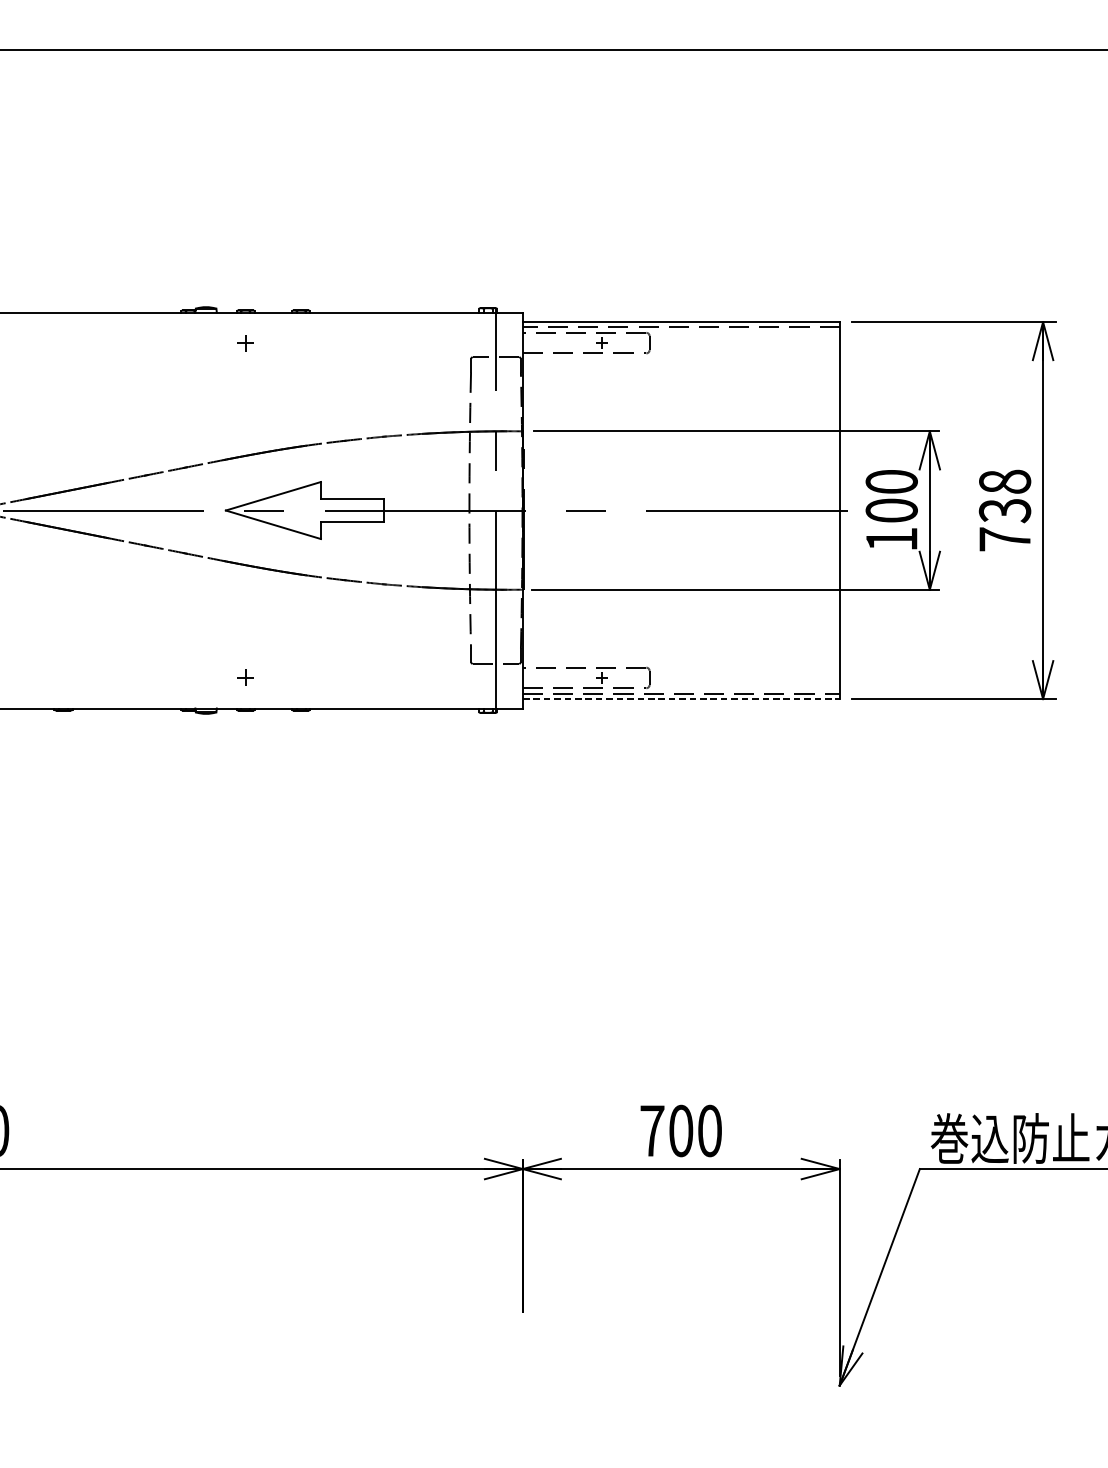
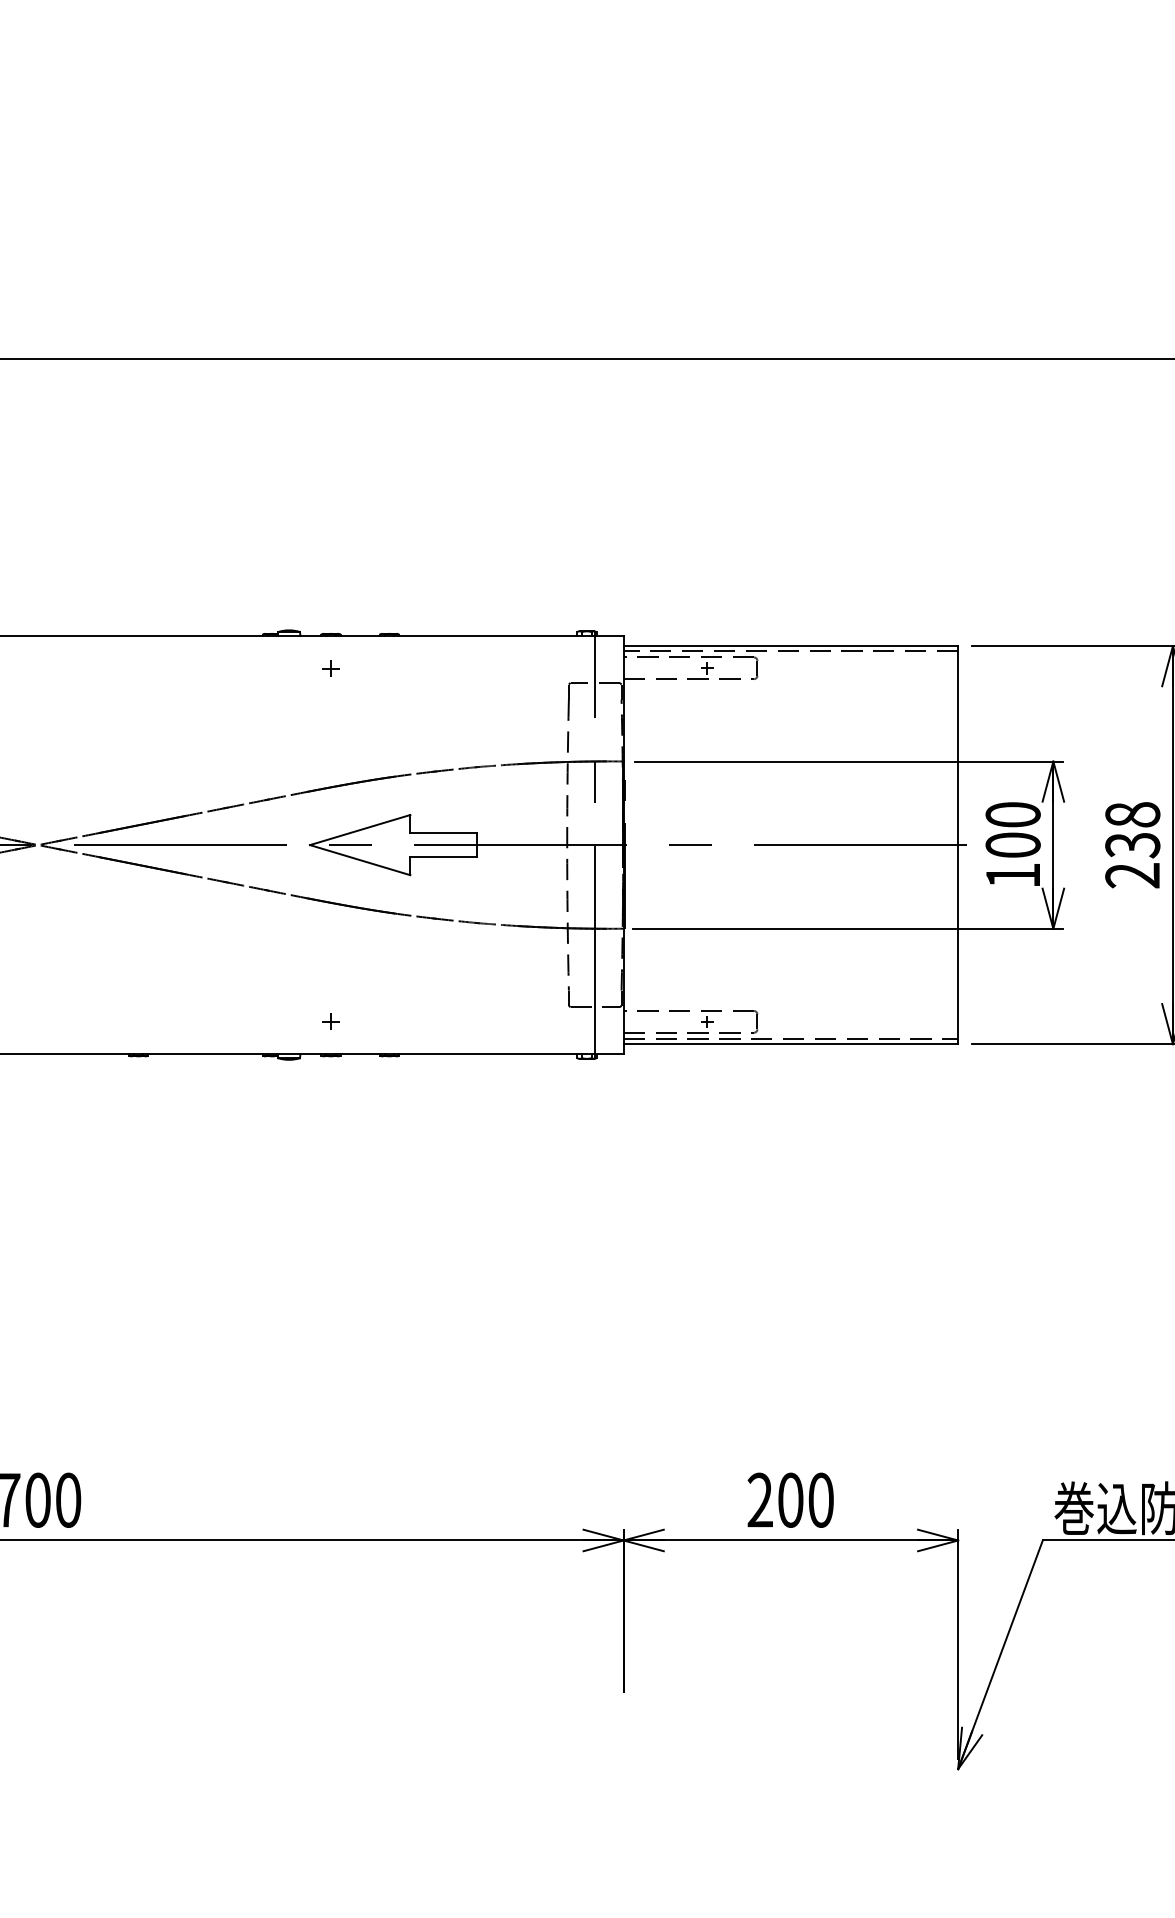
text: (1004, 539) -> (1132, 875), 738 -> 238
line: (681, 699) -> (791, 1044), dashed -> solid
text: (652, 1130) -> (760, 1499), 700 -> 200

